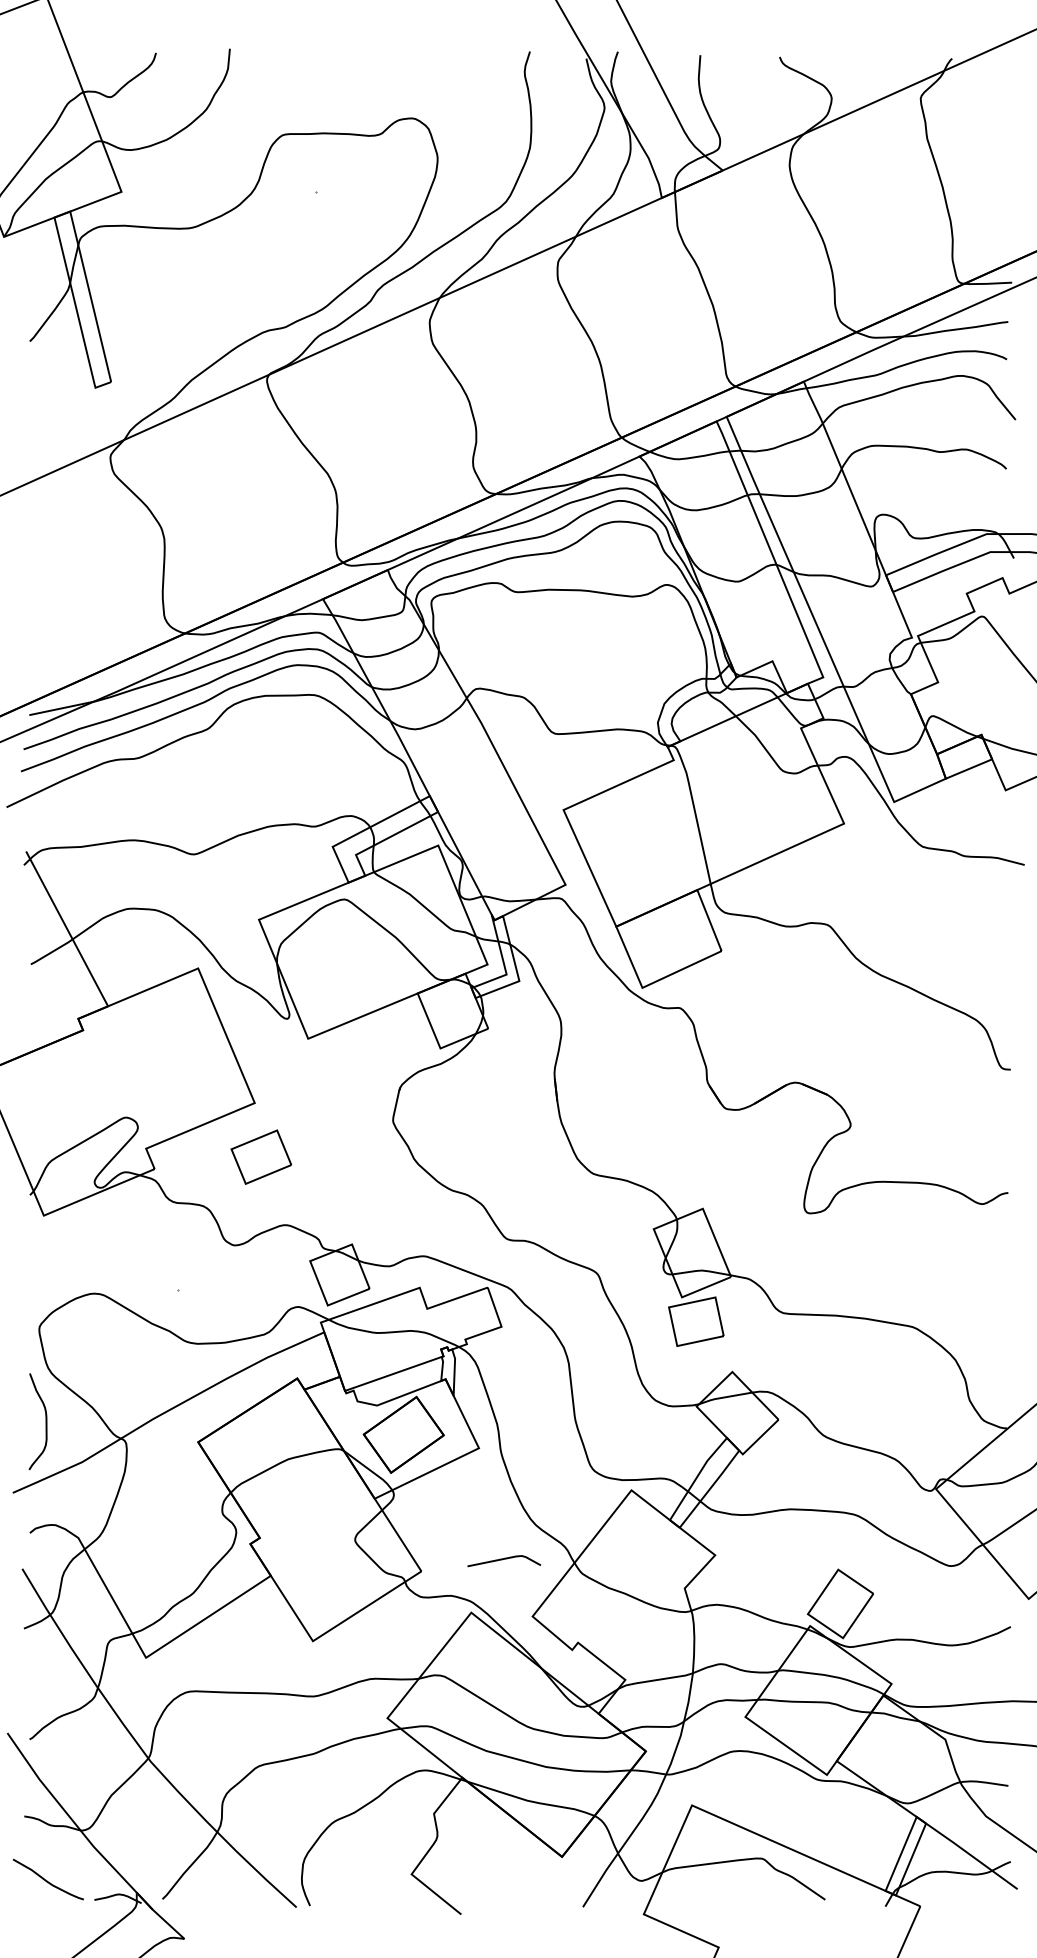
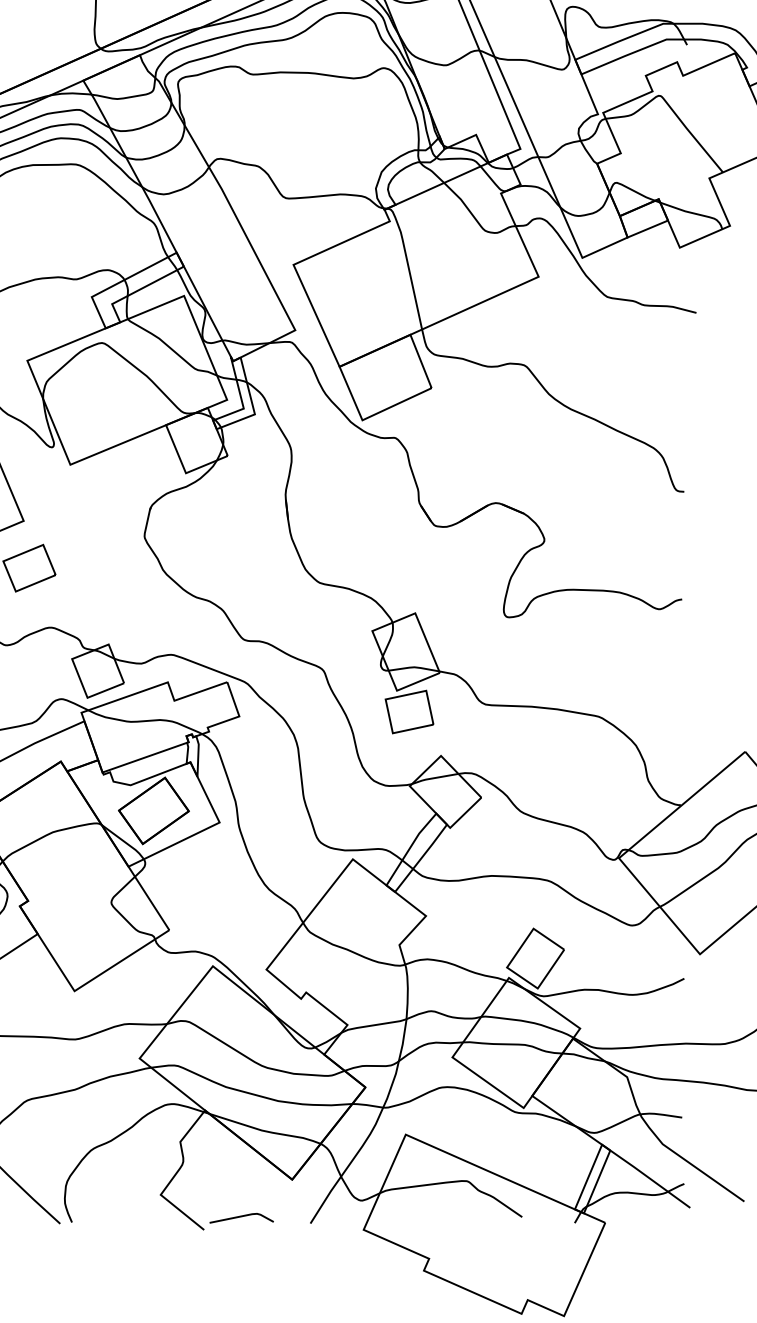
line: (504, 1559) -> (241, 1216), moved

